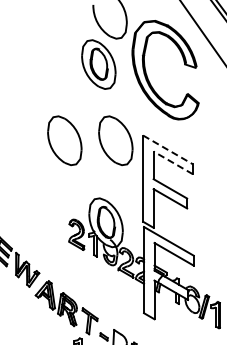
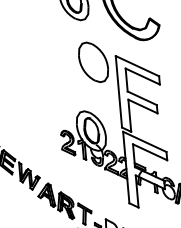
part: (64, 140) -> (50, 65), removed
line: (168, 149) -> (137, 65), dashed -> solid
line: (173, 162) -> (142, 76), dashed -> solid

